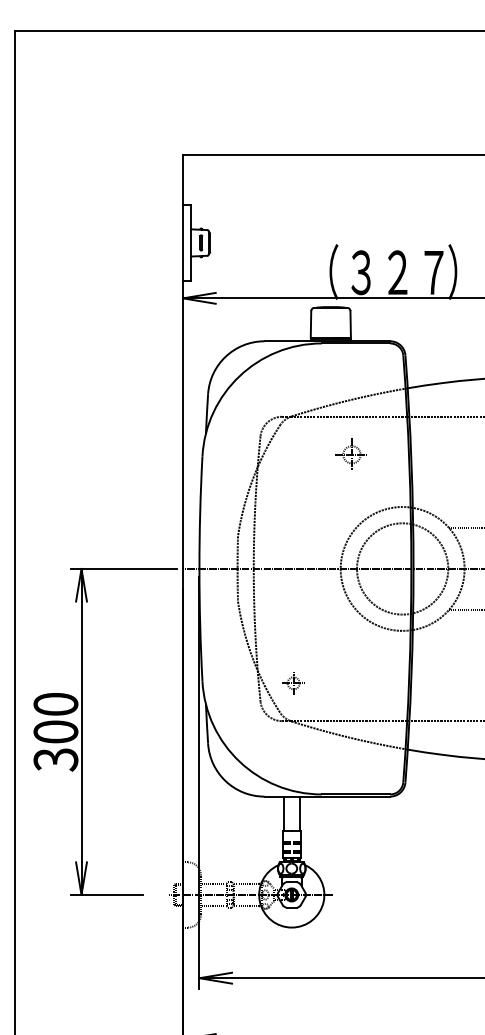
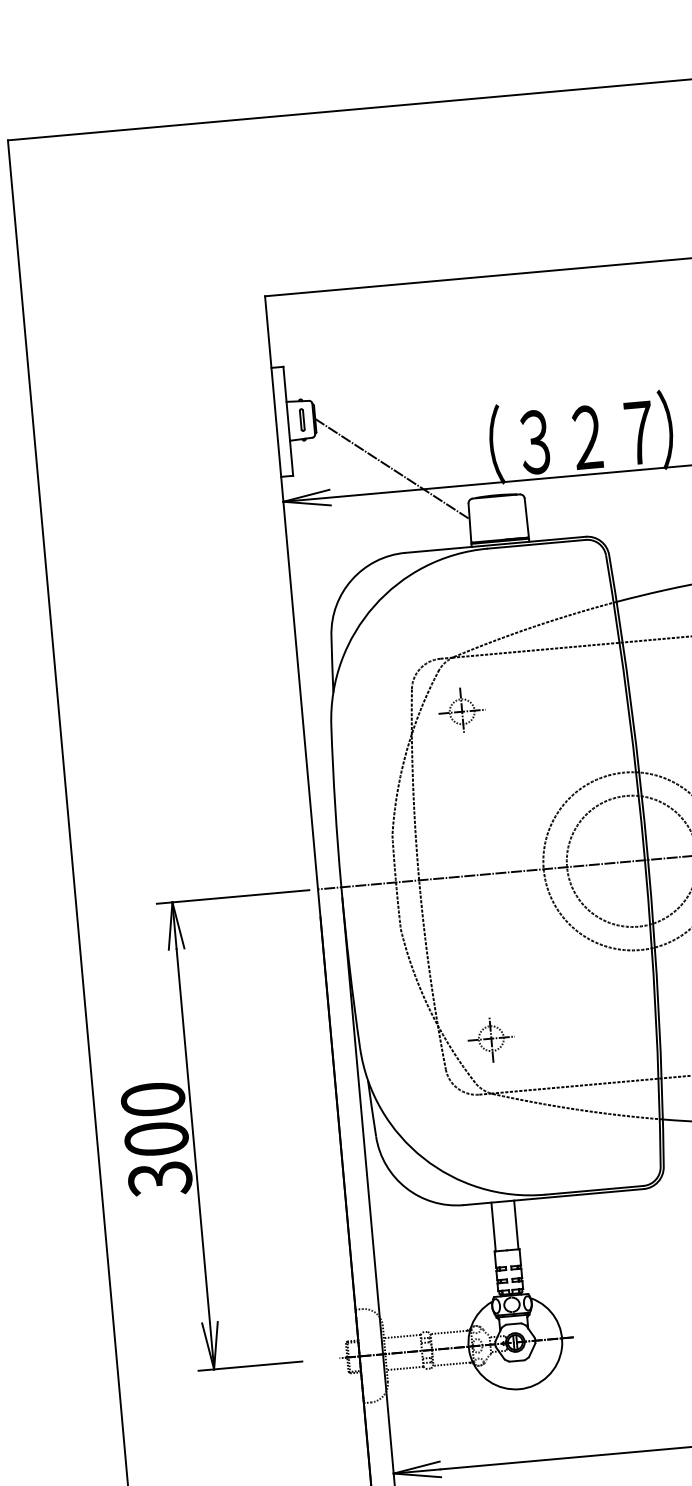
line: (260, 281) -> (392, 467), added
part: (350, 453) -> (459, 710), moved
part: (292, 683) -> (489, 1039), size x1.43

